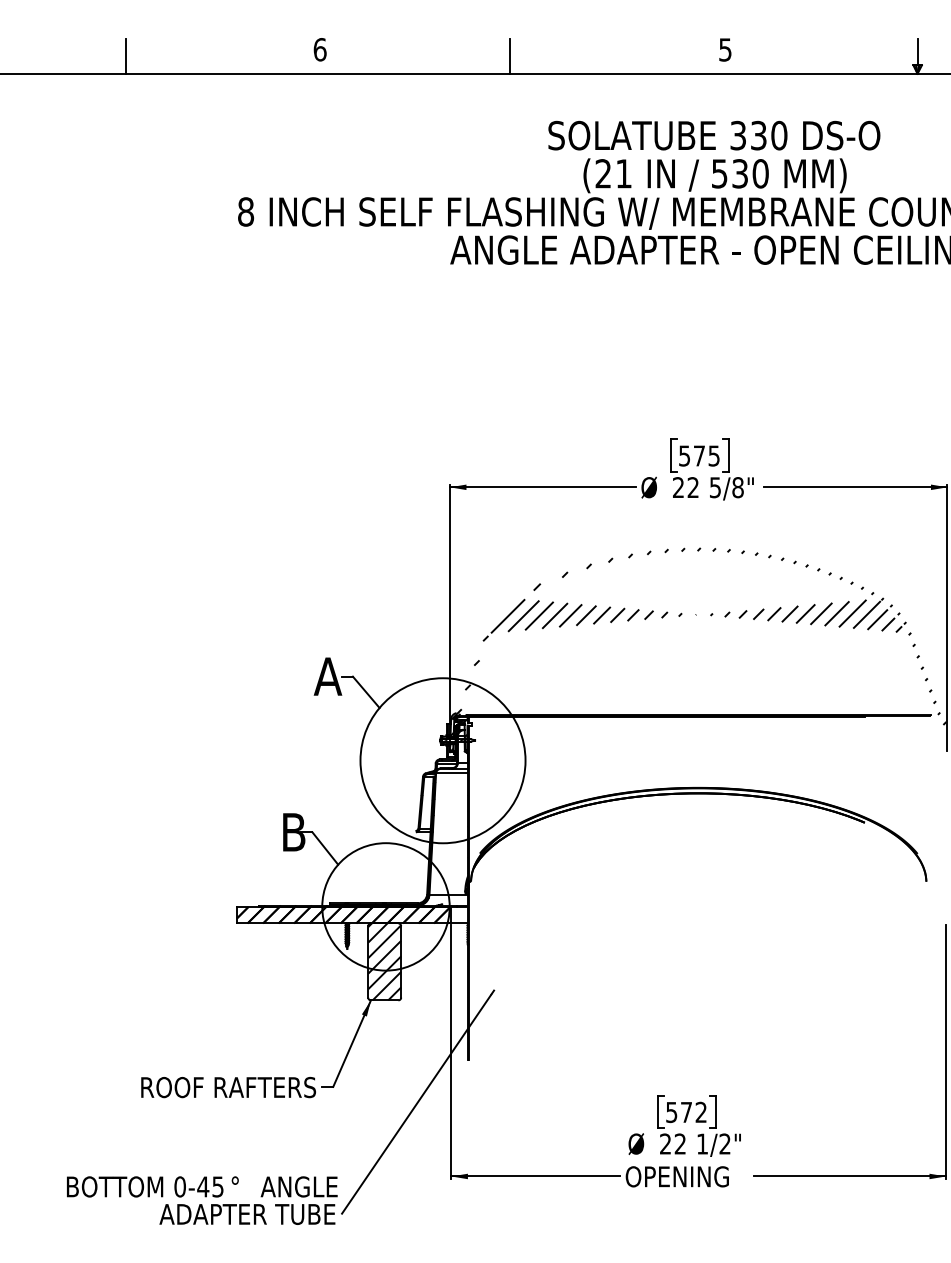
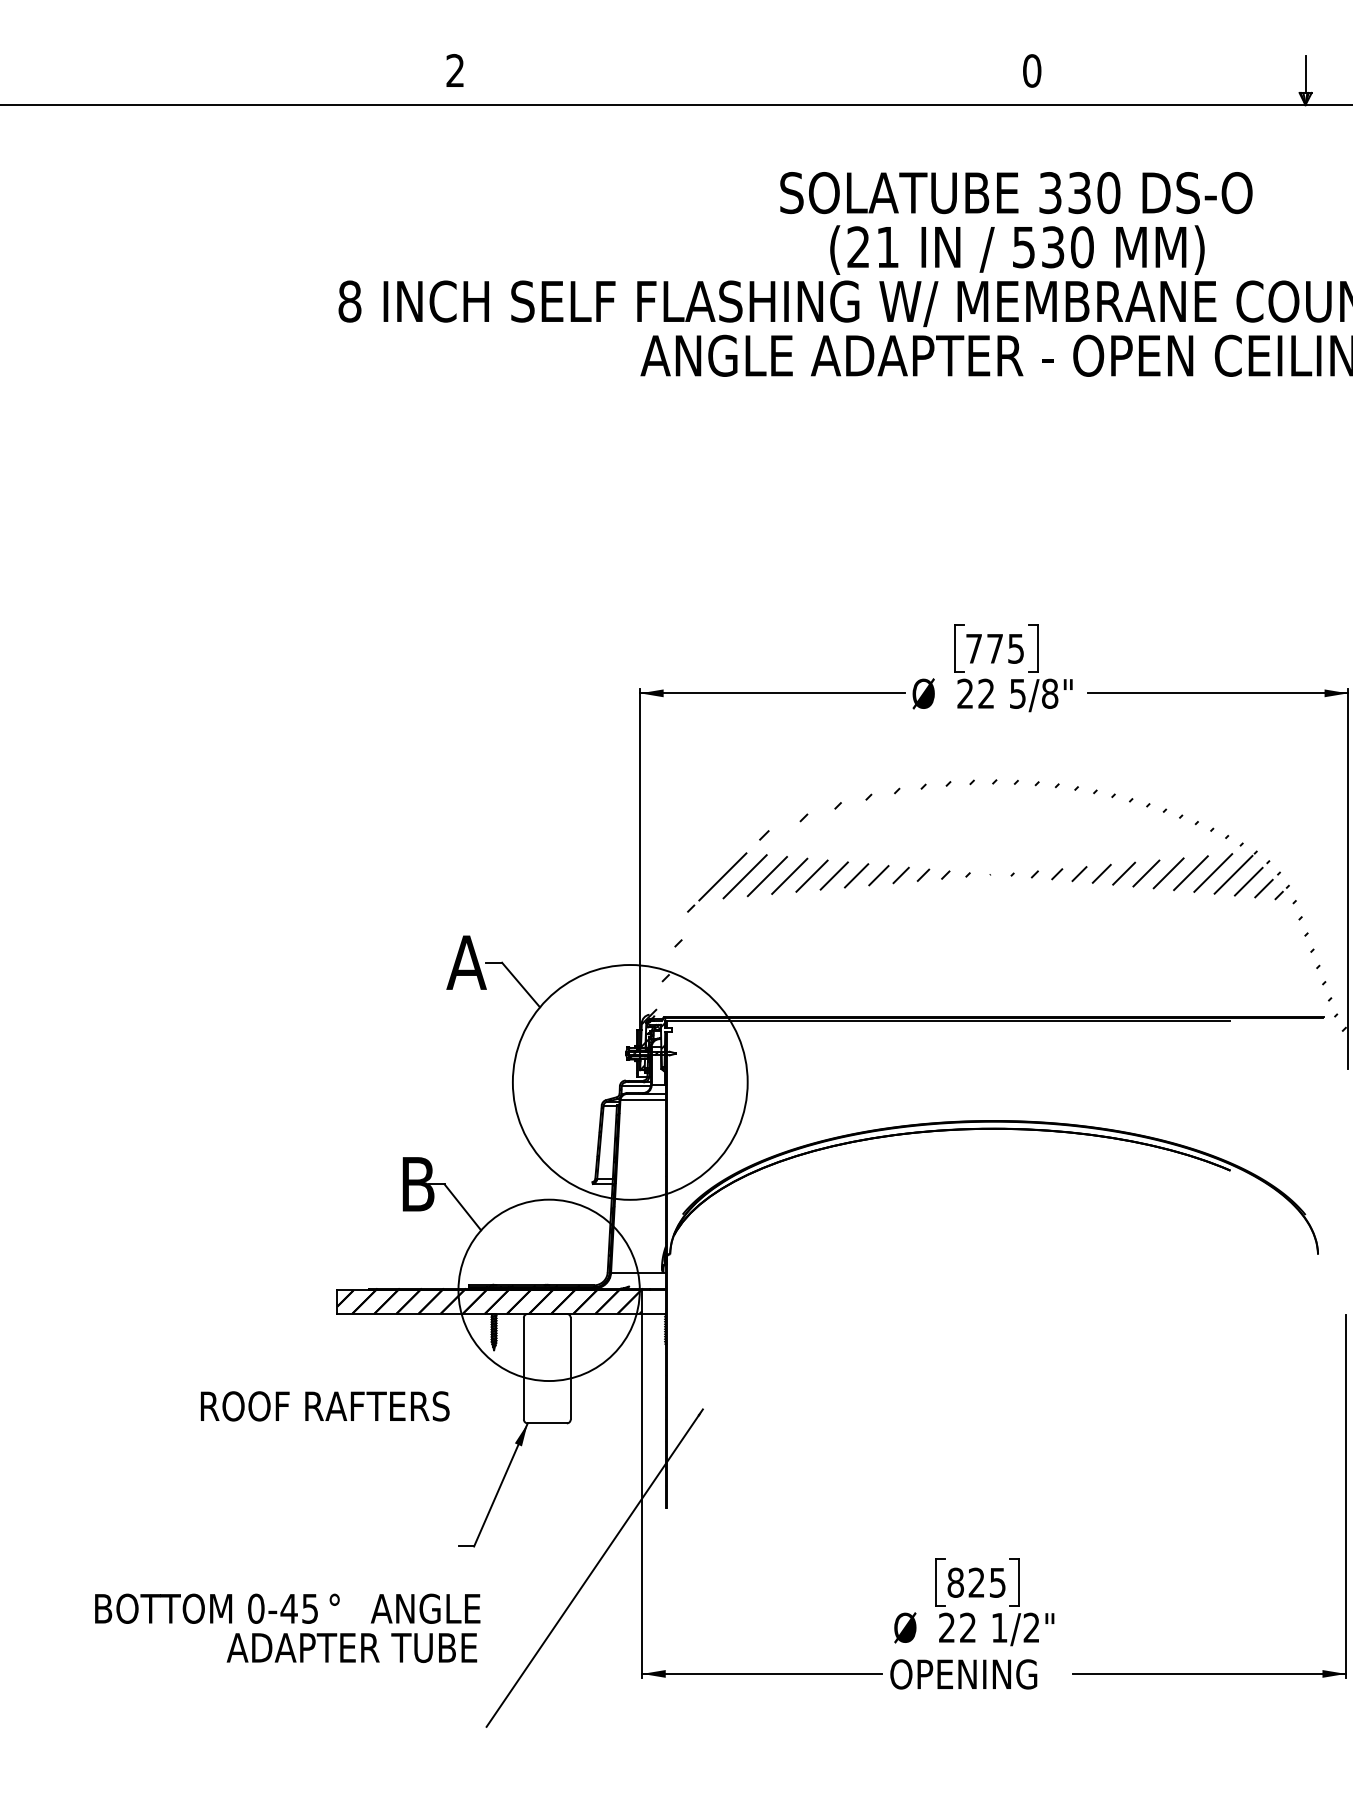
text: (320, 49) -> (455, 70), 6 -> 2
text: (725, 49) -> (1032, 70), 5 -> 0
line: (126, 56) -> (179, 80), removed
line: (509, 56) -> (725, 80), removed
text: (684, 455) -> (973, 648), 575 -> 775
hatch: (384, 961) -> (546, 1368), removed
text: (228, 1087) -> (325, 1406), moved
text: (686, 1112) -> (976, 1582), 572 -> 825
text: (202, 1200) -> (287, 1627), moved

